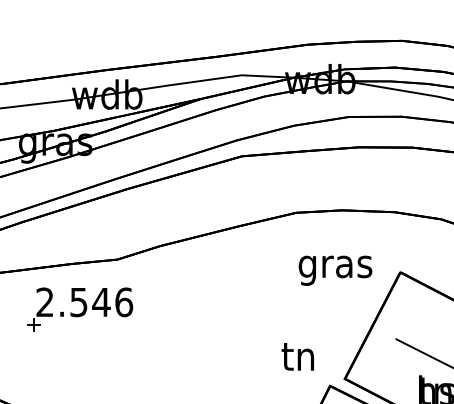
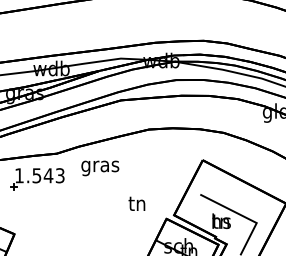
text: (335, 270) -> (100, 168), moved
text: (83, 301) -> (39, 175), 2.546 -> 1.543
text: (297, 356) -> (136, 203), moved

